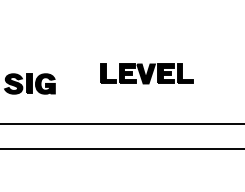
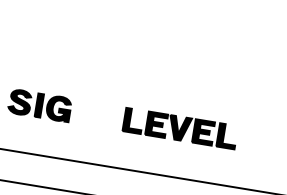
part: (146, 73) -> (179, 127), moved

